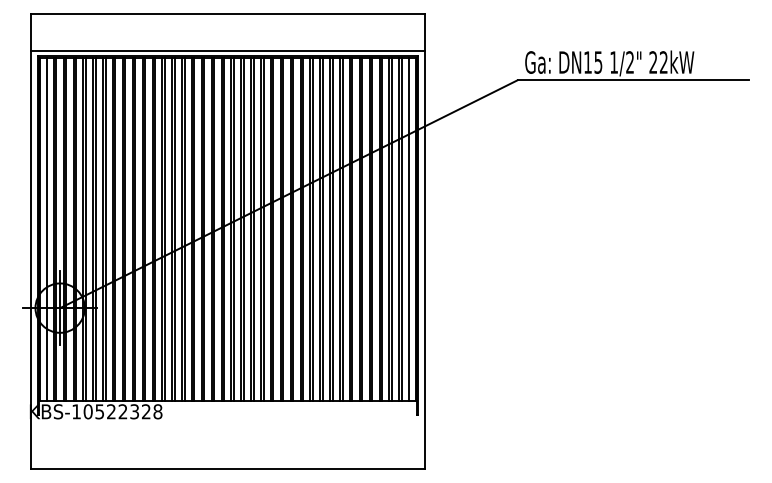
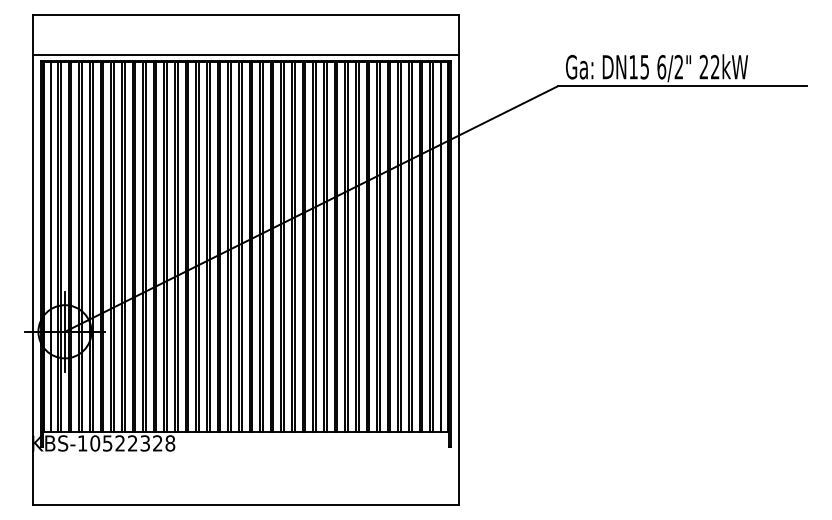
text: (614, 62) -> (662, 67), 1/2" -> 6/2"

